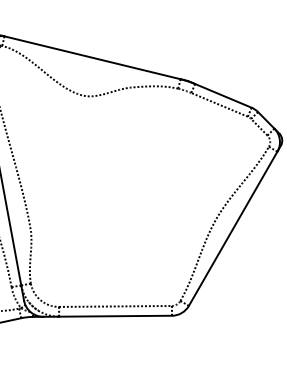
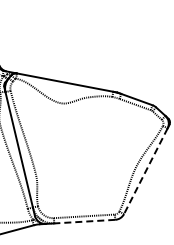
line: (232, 229) -> (145, 171), solid -> dashed
line: (115, 315) -> (84, 221), solid -> dashed

